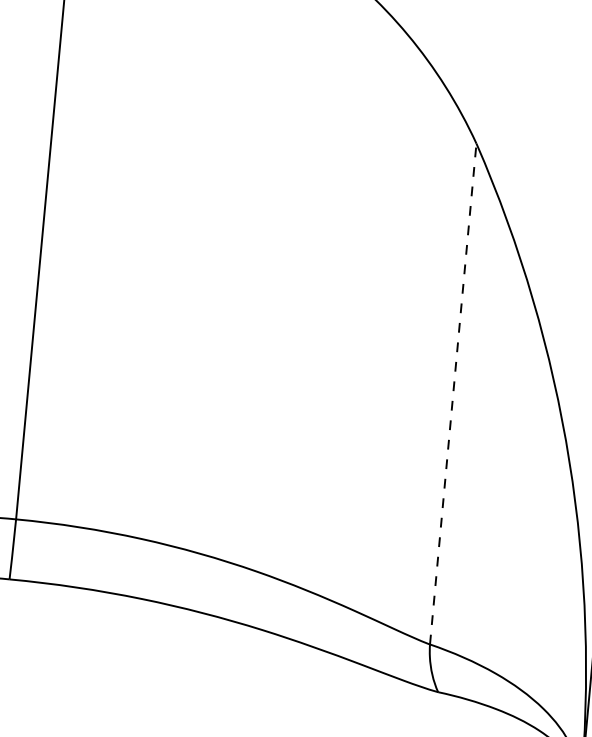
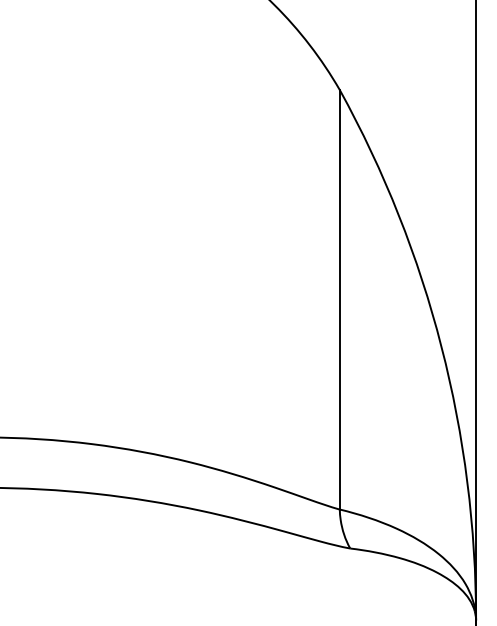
line: (452, 393) -> (339, 299), dashed -> solid

